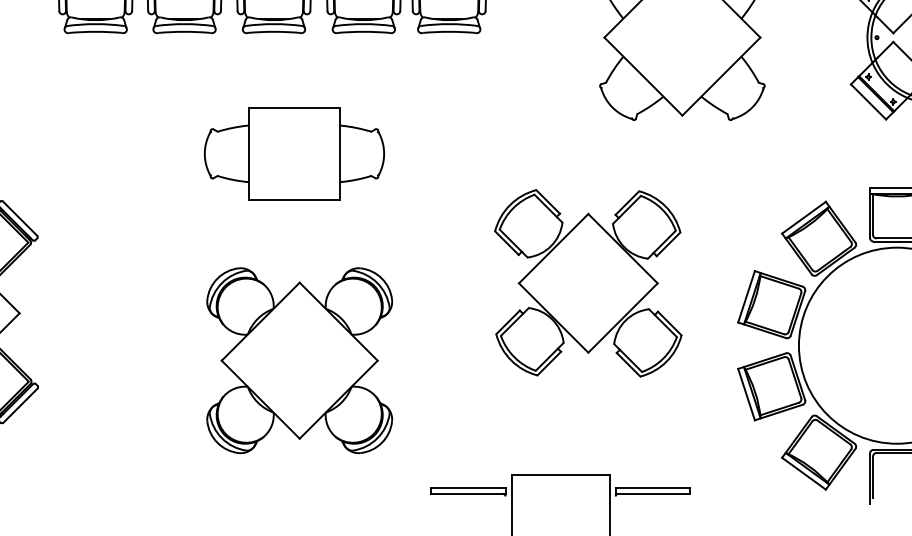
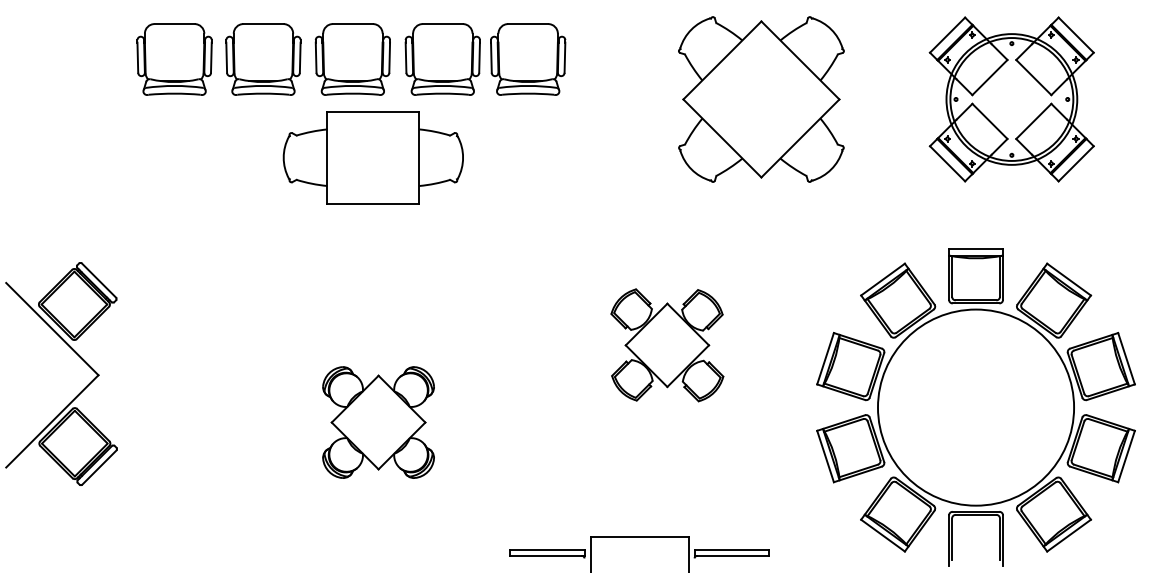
part: (293, 153) -> (372, 157), moved
part: (588, 283) -> (667, 345), size x0.6
part: (299, 360) -> (378, 422), size x0.6

